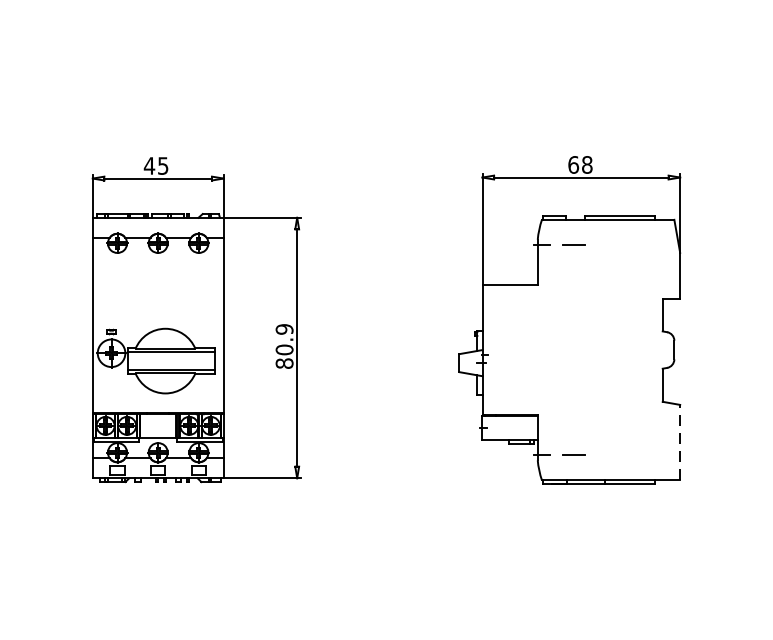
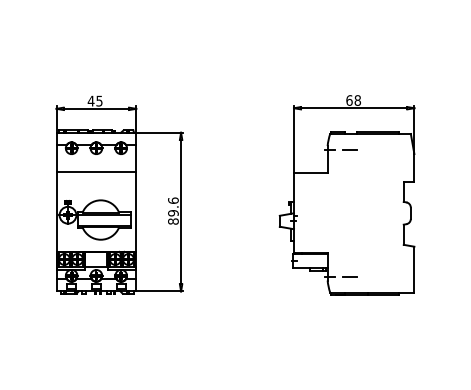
line: (158, 283) -> (96, 172), added
text: (284, 338) -> (173, 206), 80.9 -> 89.6
line: (680, 442) -> (414, 269), dashed -> solid

